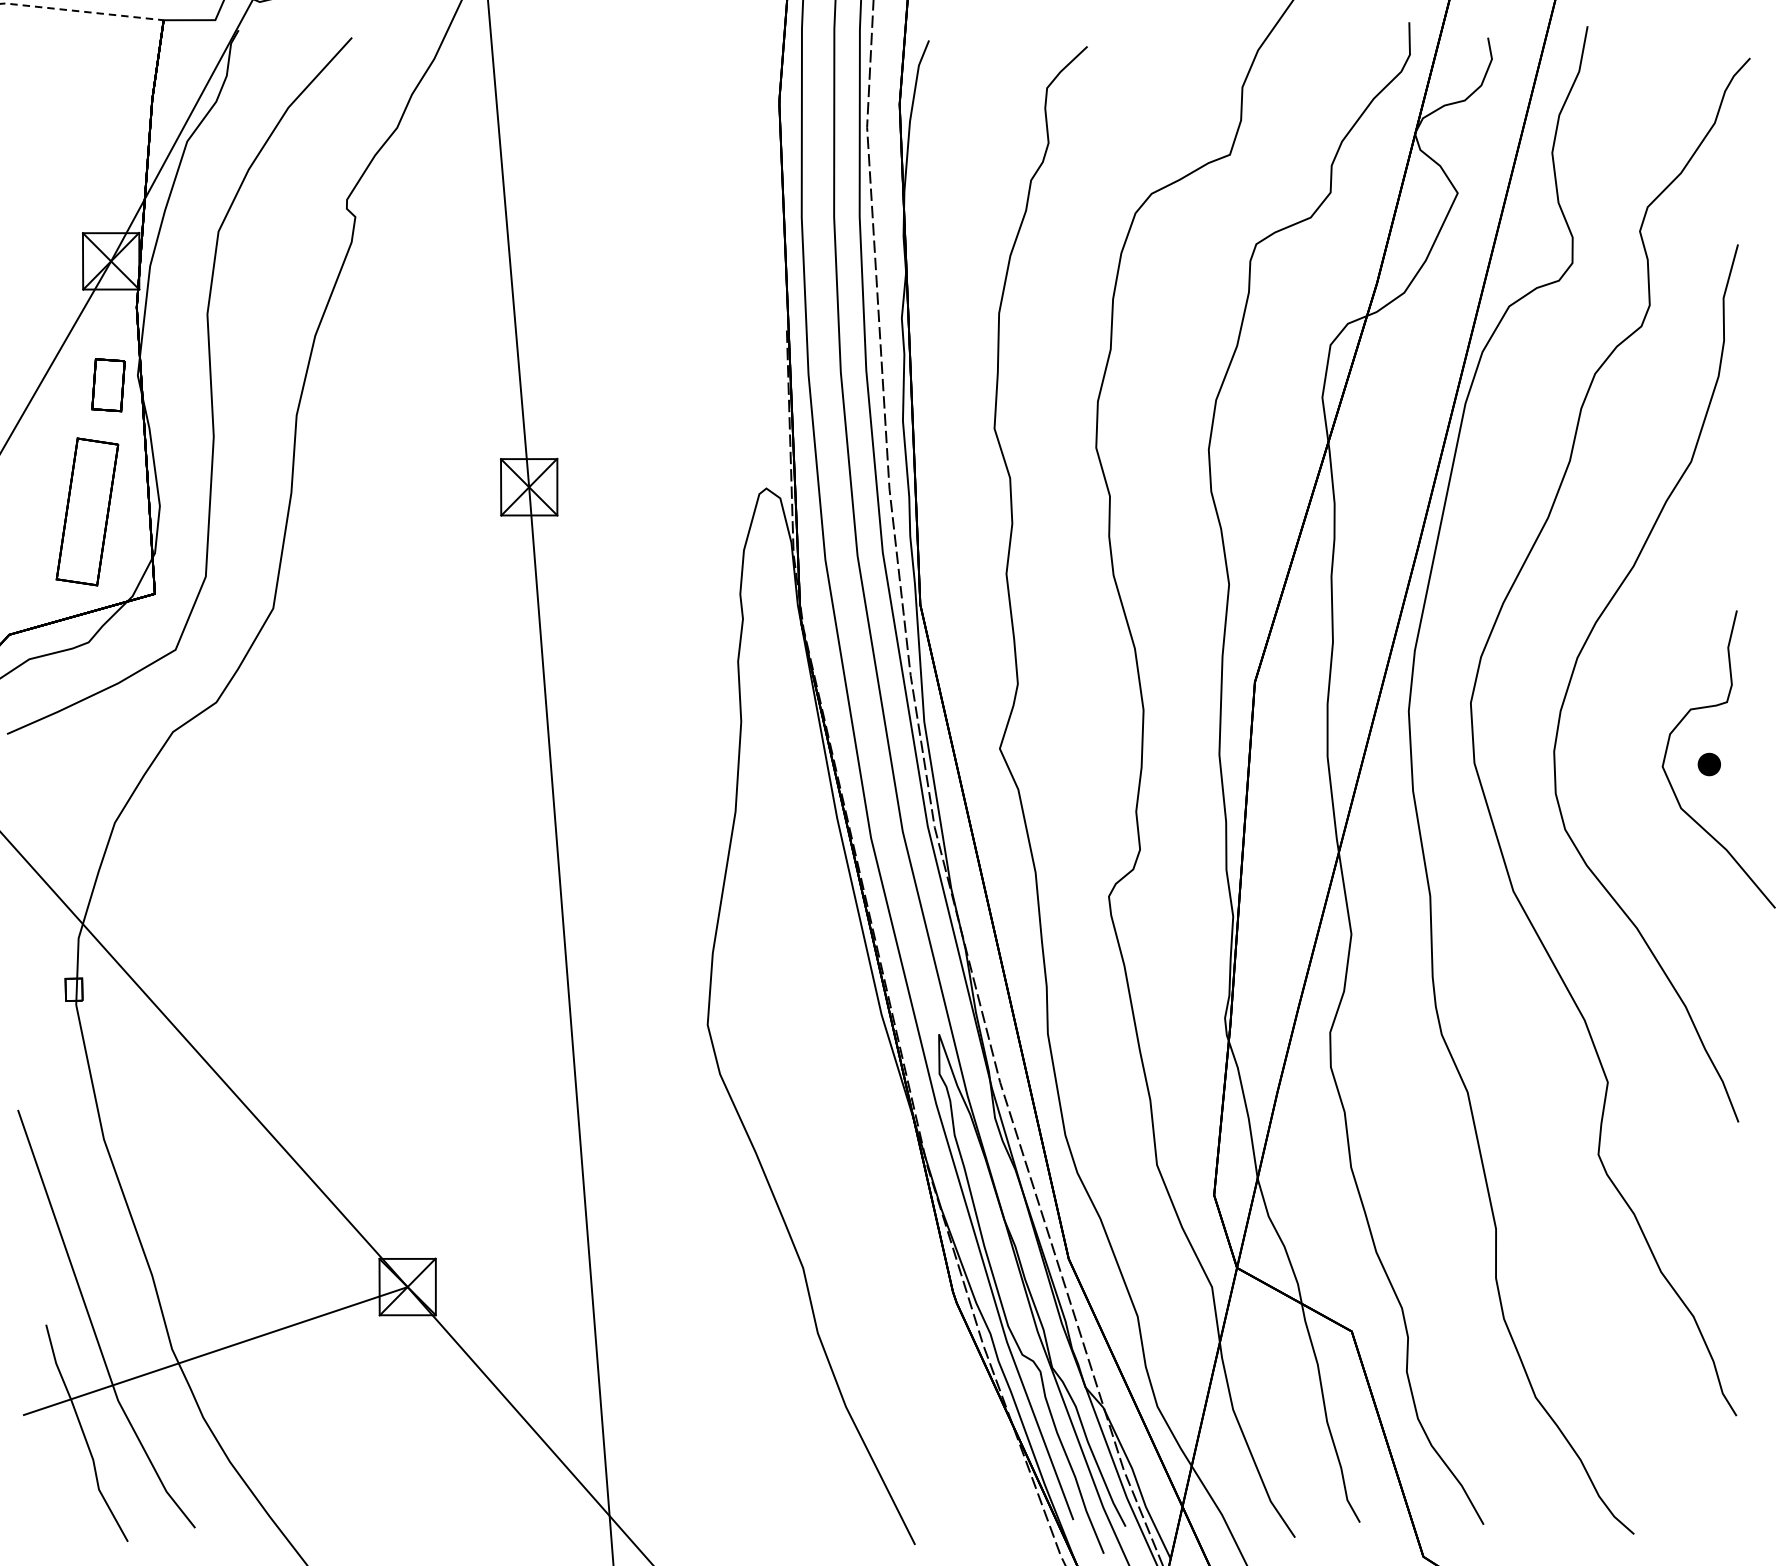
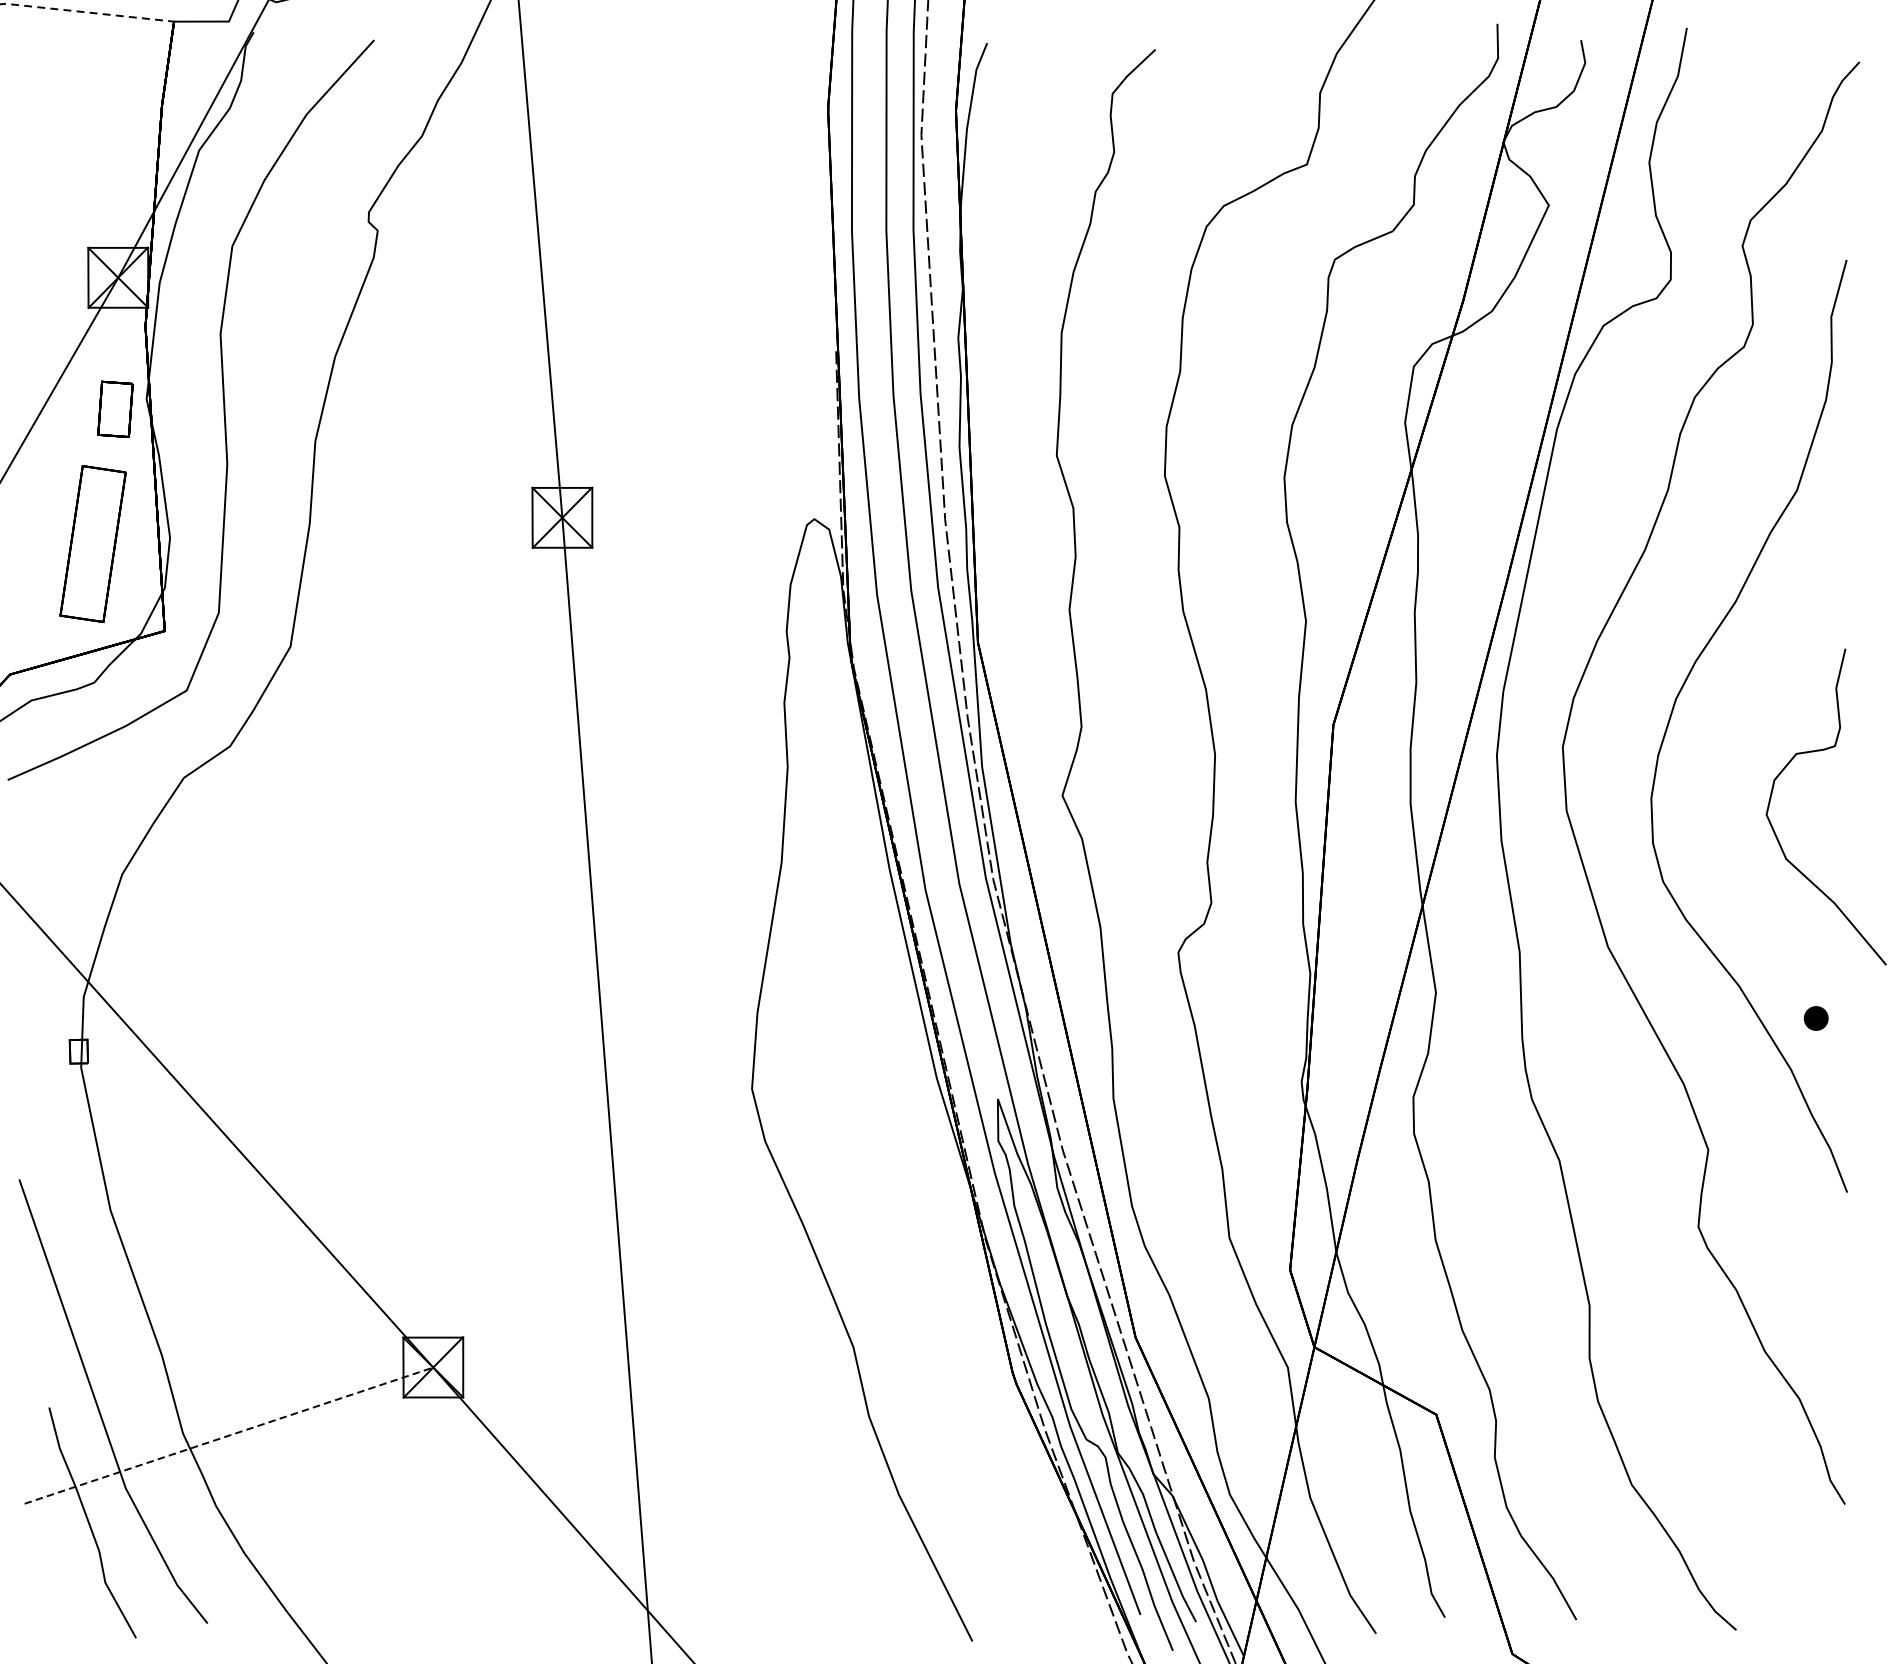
part: (1708, 764) -> (1815, 1018), moved
line: (215, 1351) -> (229, 1435), solid -> dashed

